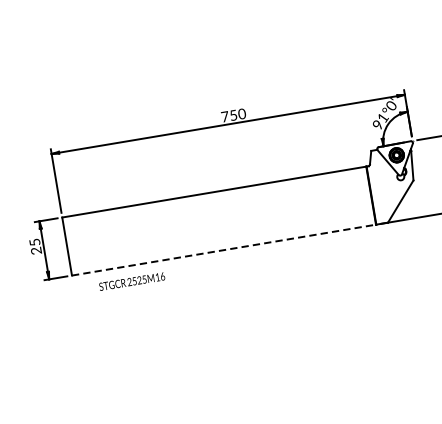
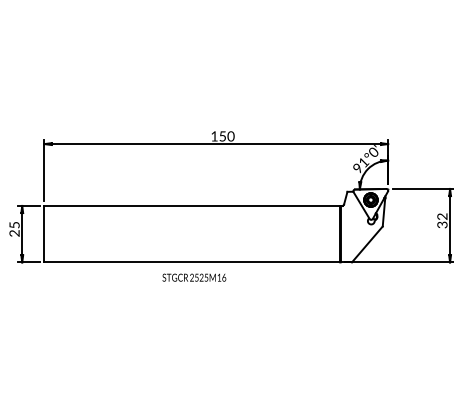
text: (225, 116) -> (214, 136), 750 -> 150
line: (224, 250) -> (192, 262), dashed -> solid
text: (132, 281) -> (194, 277), moved

